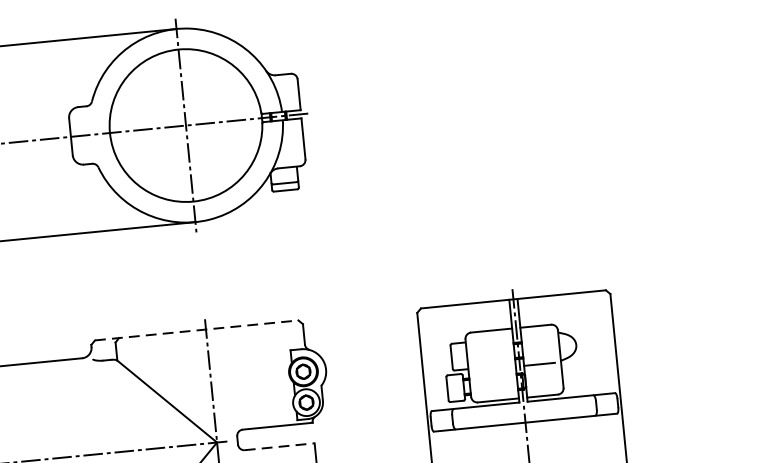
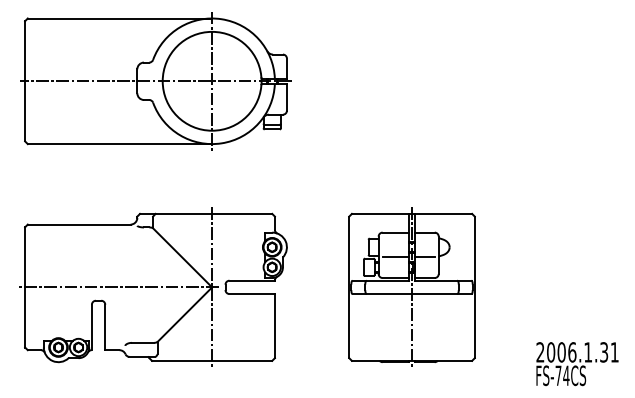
line: (197, 329) -> (206, 213), dashed -> solid
line: (494, 368) -> (395, 257), added
line: (280, 447) -> (252, 294), dashed -> solid

